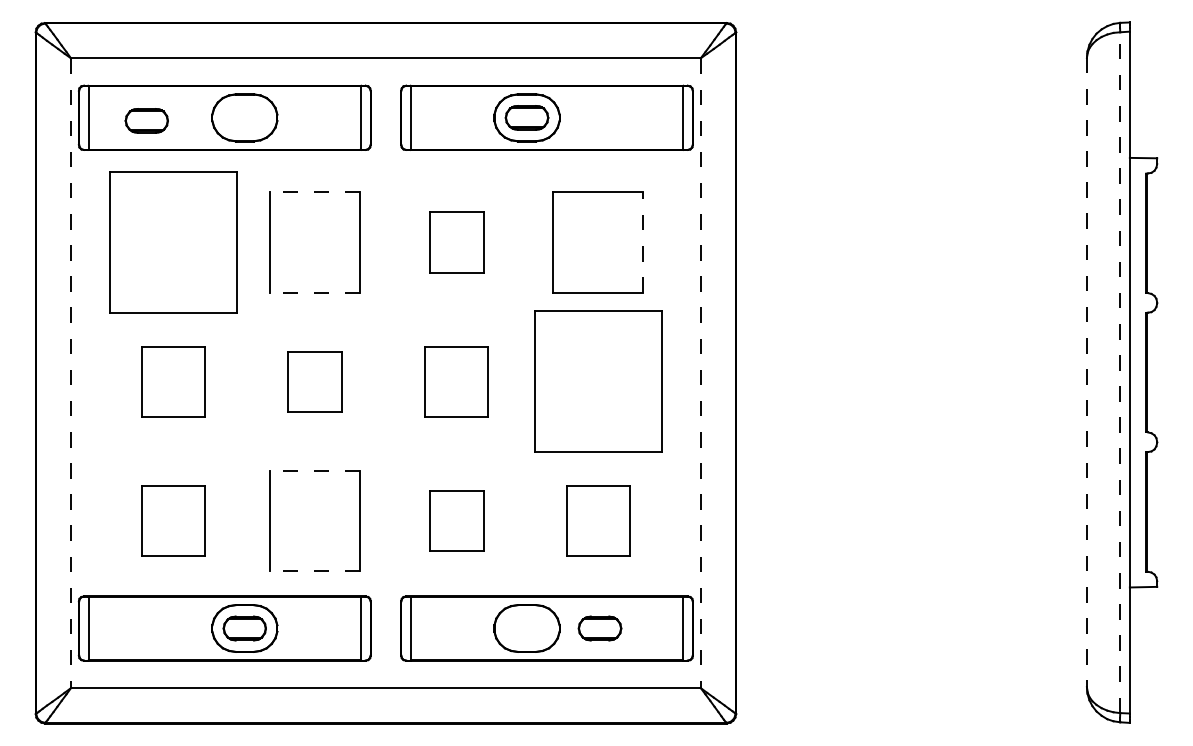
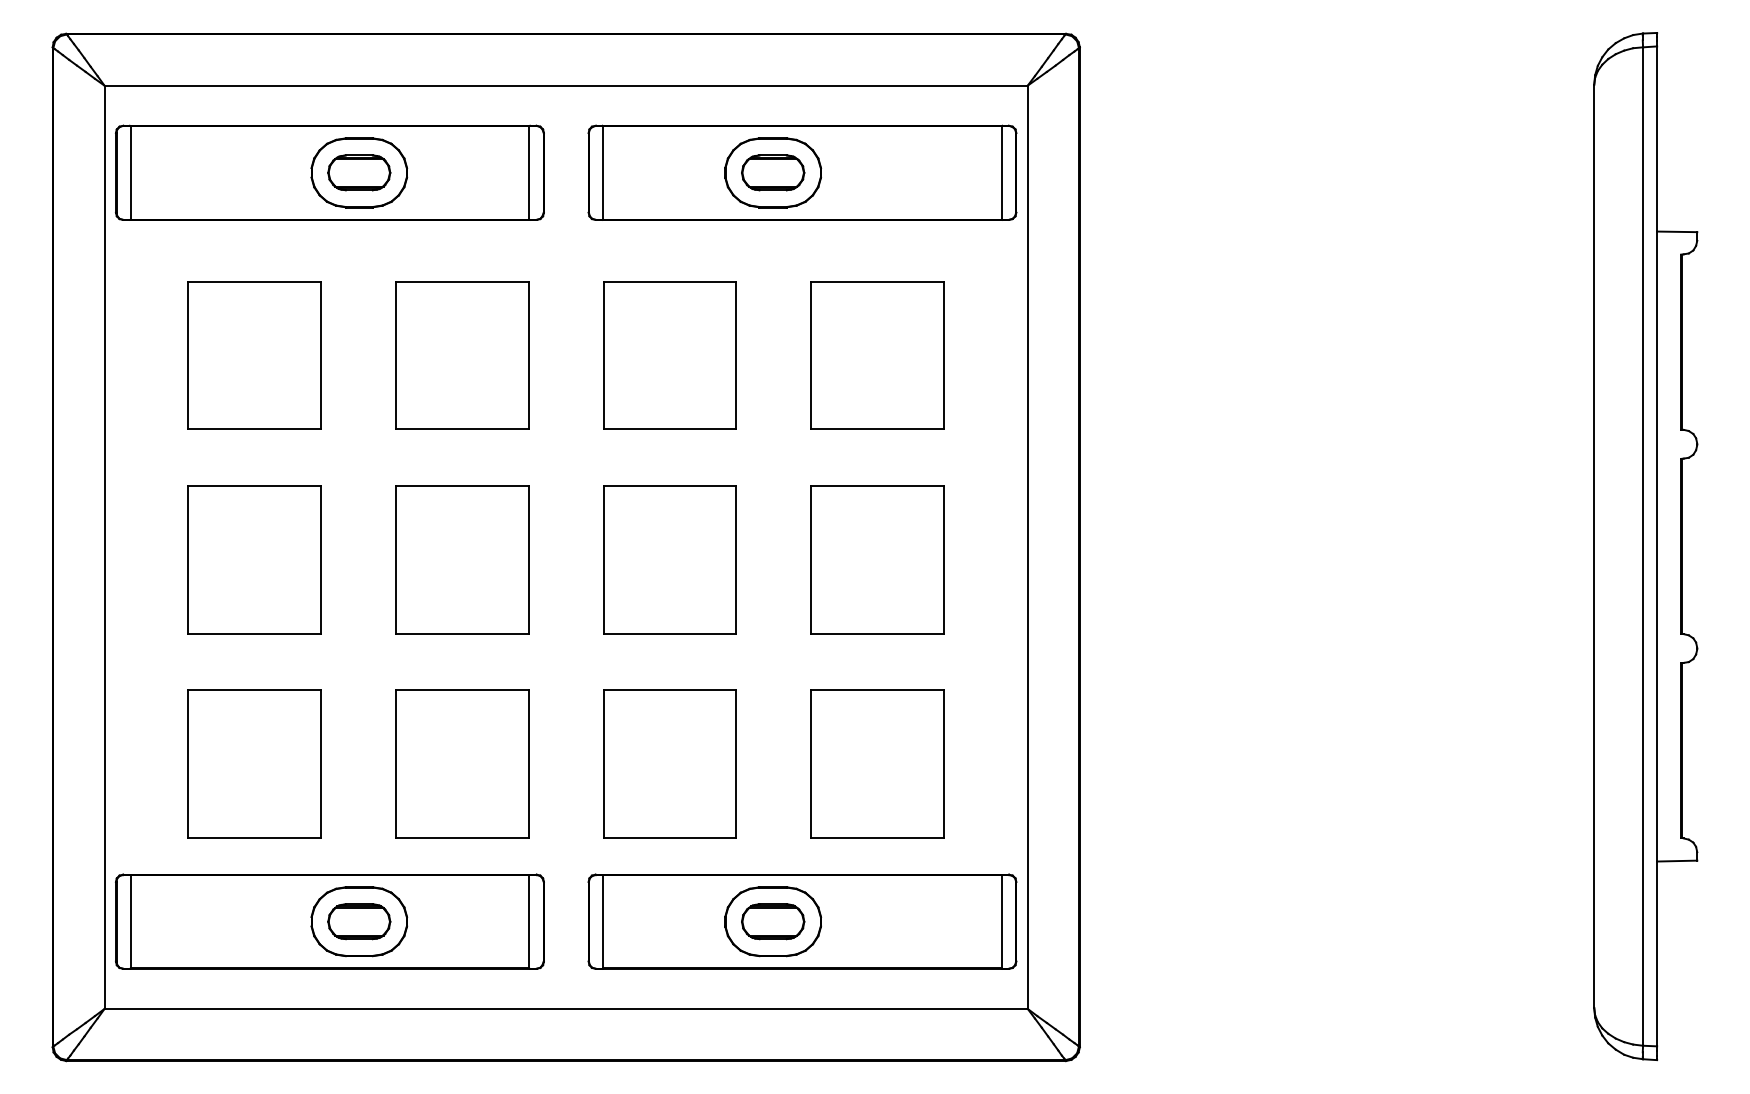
part: (146, 120) -> (358, 172), moved
line: (314, 192) -> (461, 282), dashed -> solid
line: (643, 241) -> (943, 354), dashed -> solid
part: (173, 242) -> (254, 355), size x0.71
part: (456, 242) -> (669, 355), size x1.67
line: (314, 292) -> (461, 428), dashed -> solid
line: (1086, 372) -> (1593, 546), dashed -> solid
line: (1120, 372) -> (1643, 546), dashed -> solid
line: (71, 373) -> (105, 547), dashed -> solid
line: (700, 373) -> (1027, 547), dashed -> solid
part: (173, 381) -> (254, 559), size x1.43
part: (314, 381) -> (461, 559), size x1.67
part: (456, 381) -> (669, 559), size x1.43
part: (597, 381) -> (876, 559), size x0.71
line: (314, 470) -> (461, 689), dashed -> solid
part: (173, 520) -> (254, 763), size x1.43
part: (456, 520) -> (669, 763), size x1.67
part: (597, 520) -> (876, 763), size x1.43
line: (314, 571) -> (461, 838), dashed -> solid
part: (599, 628) -> (772, 921), moved

